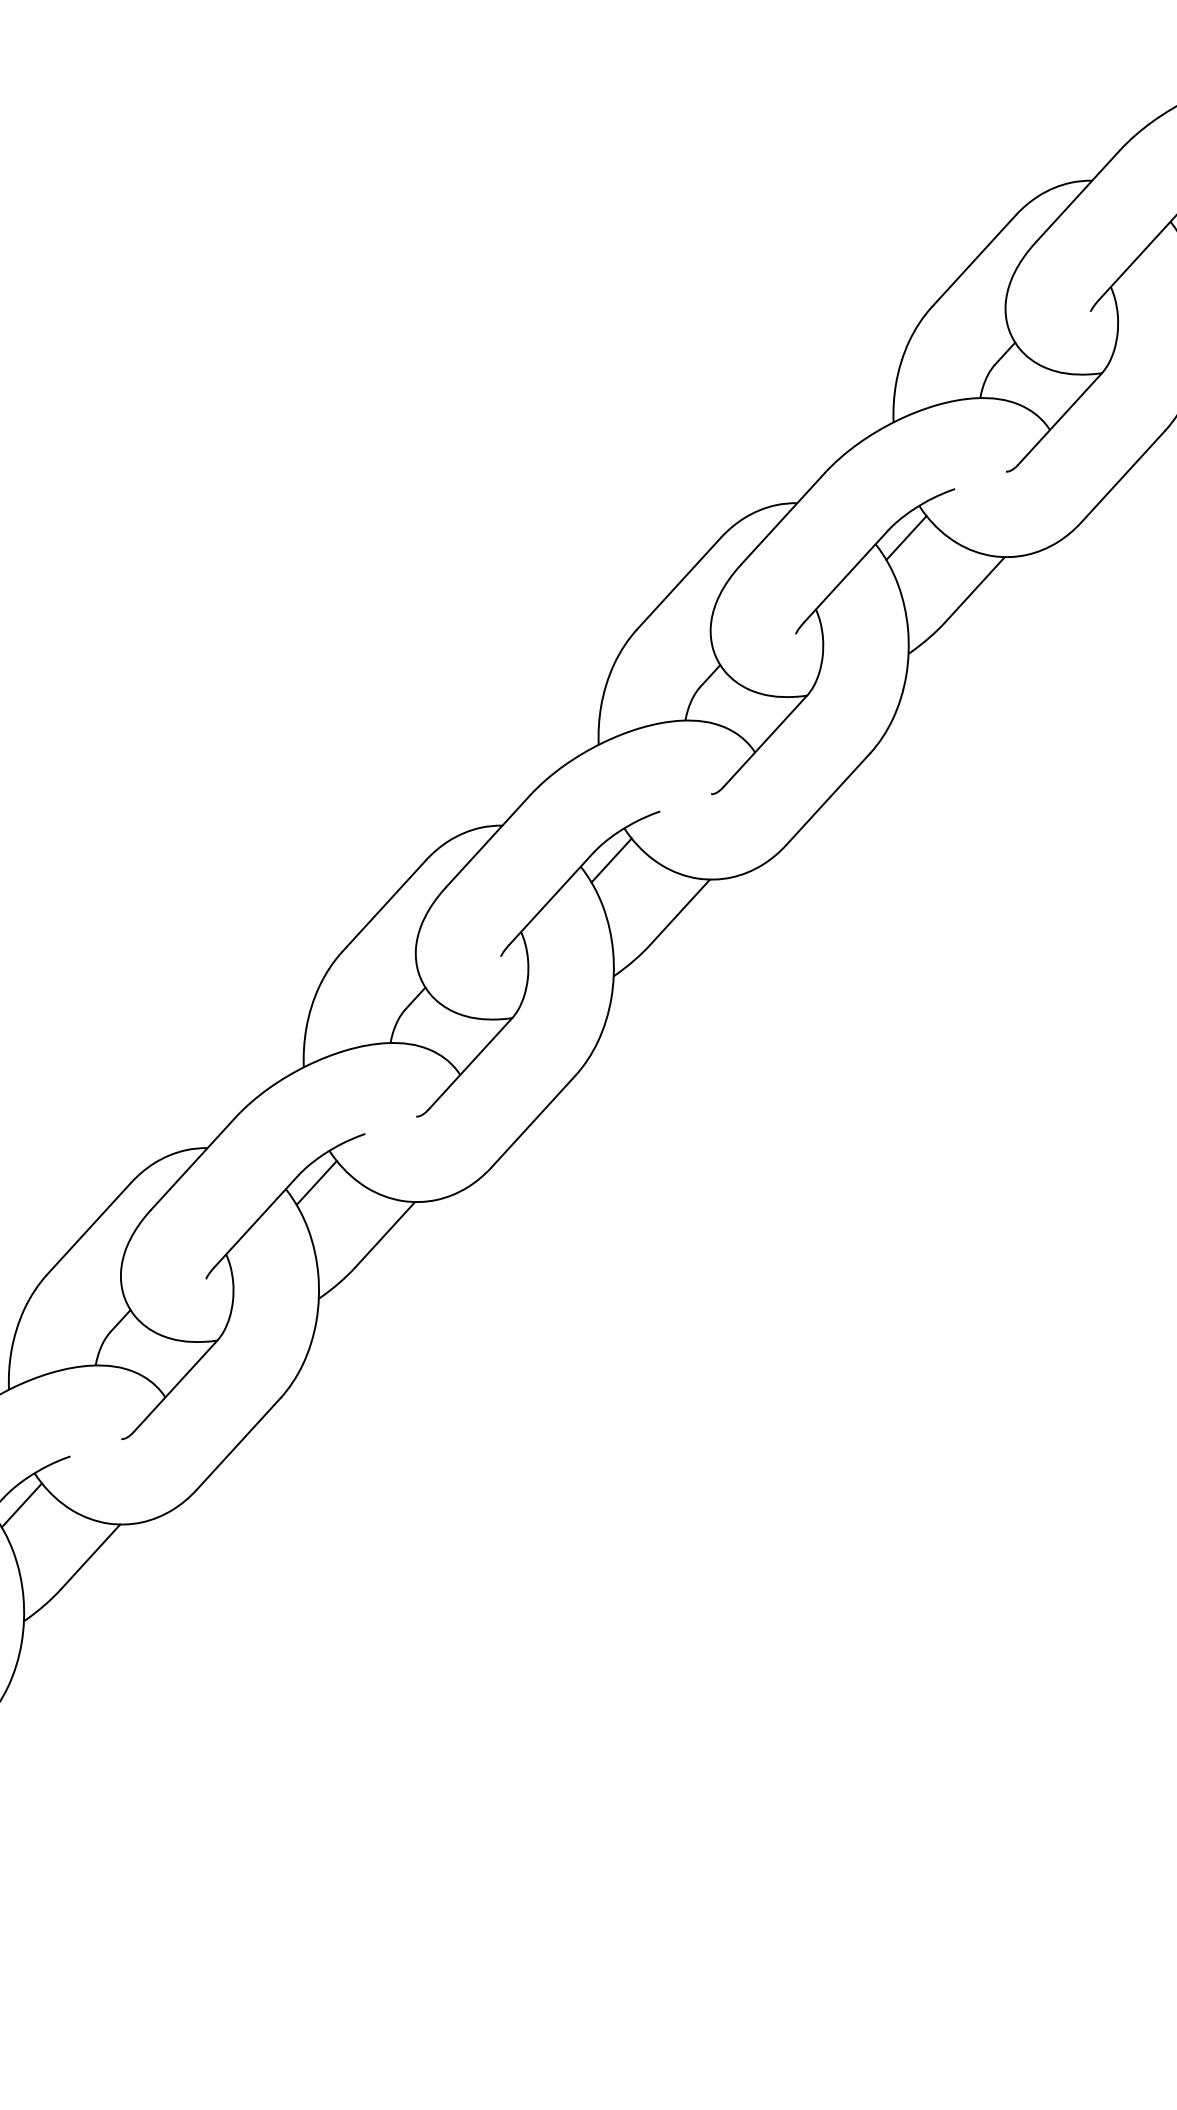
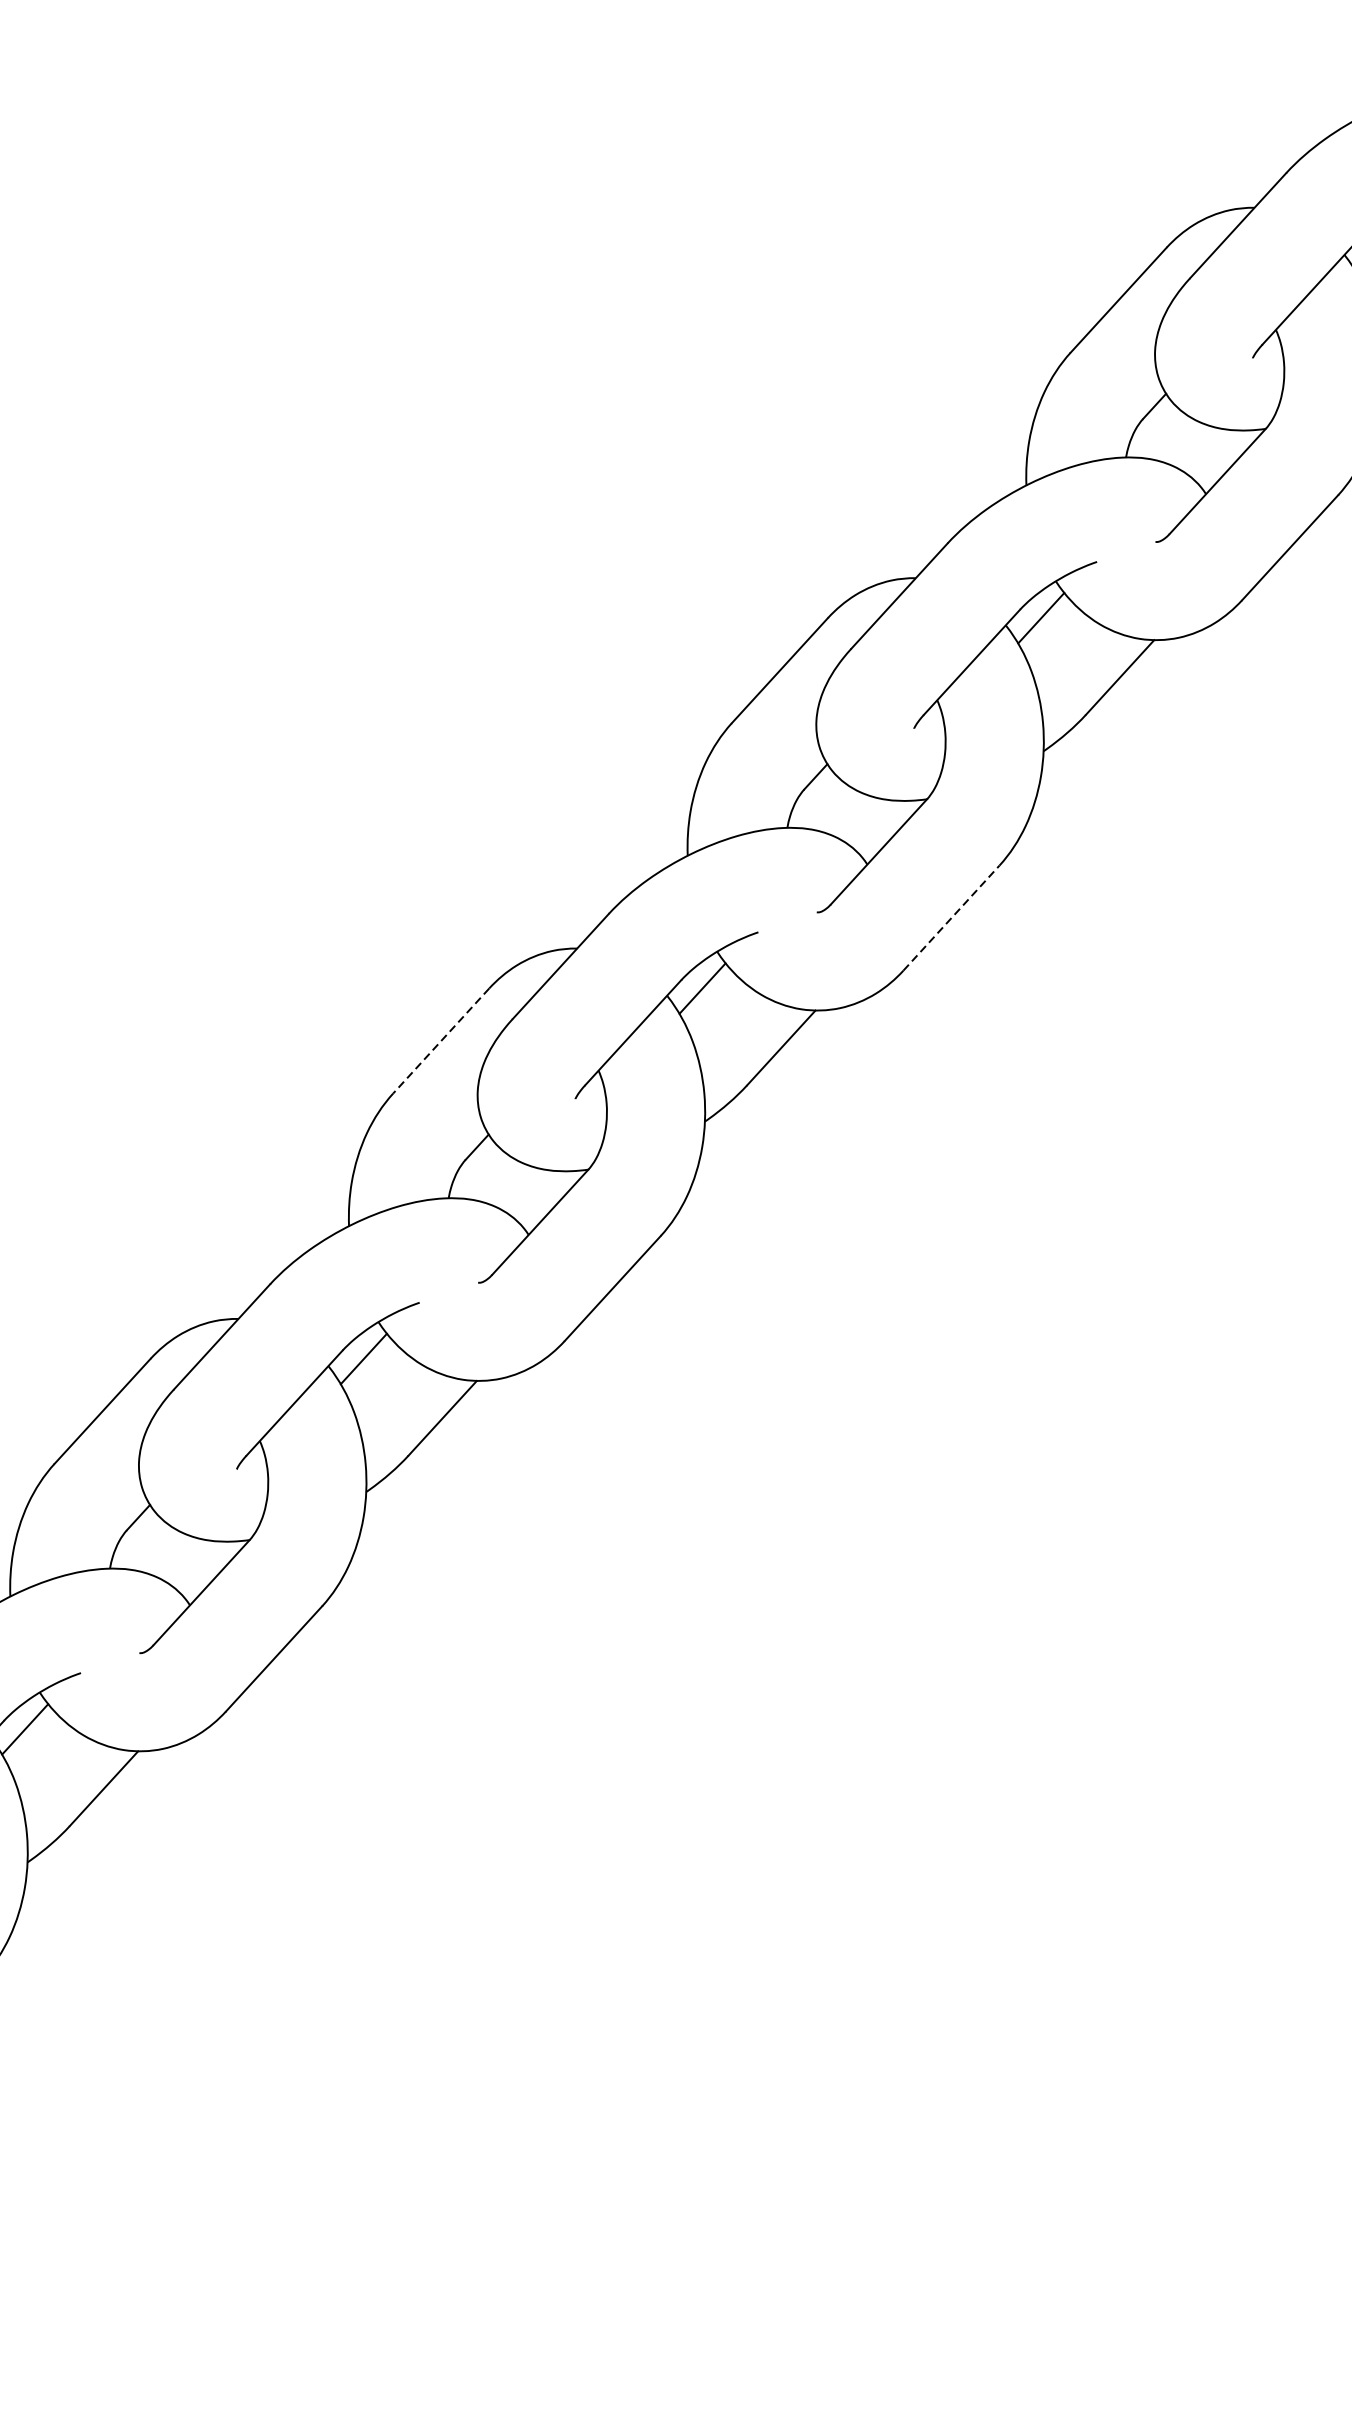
line: (828, 798) -> (951, 917), solid -> dashed
line: (384, 906) -> (441, 1041), solid -> dashed

